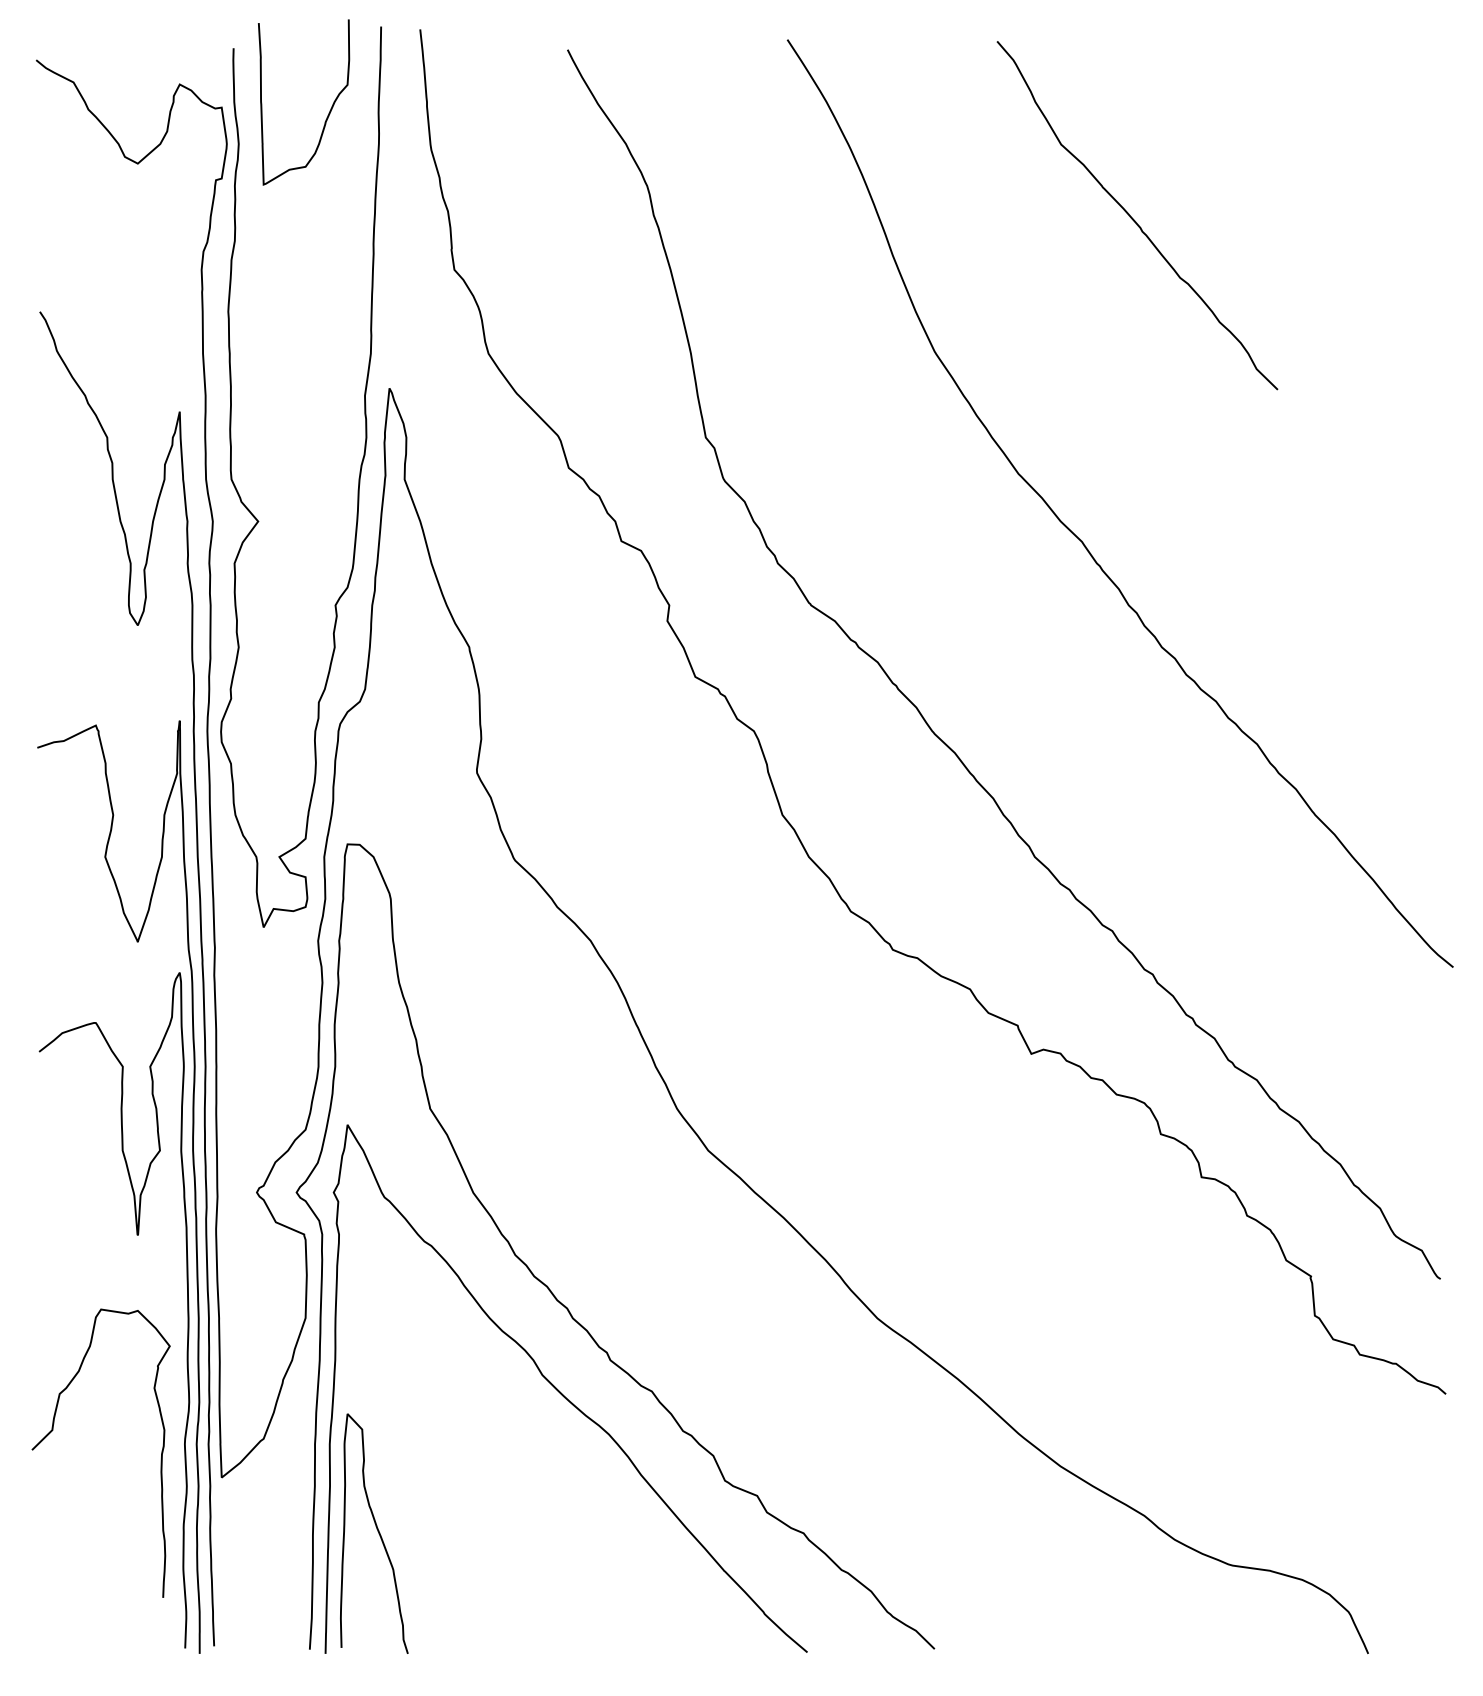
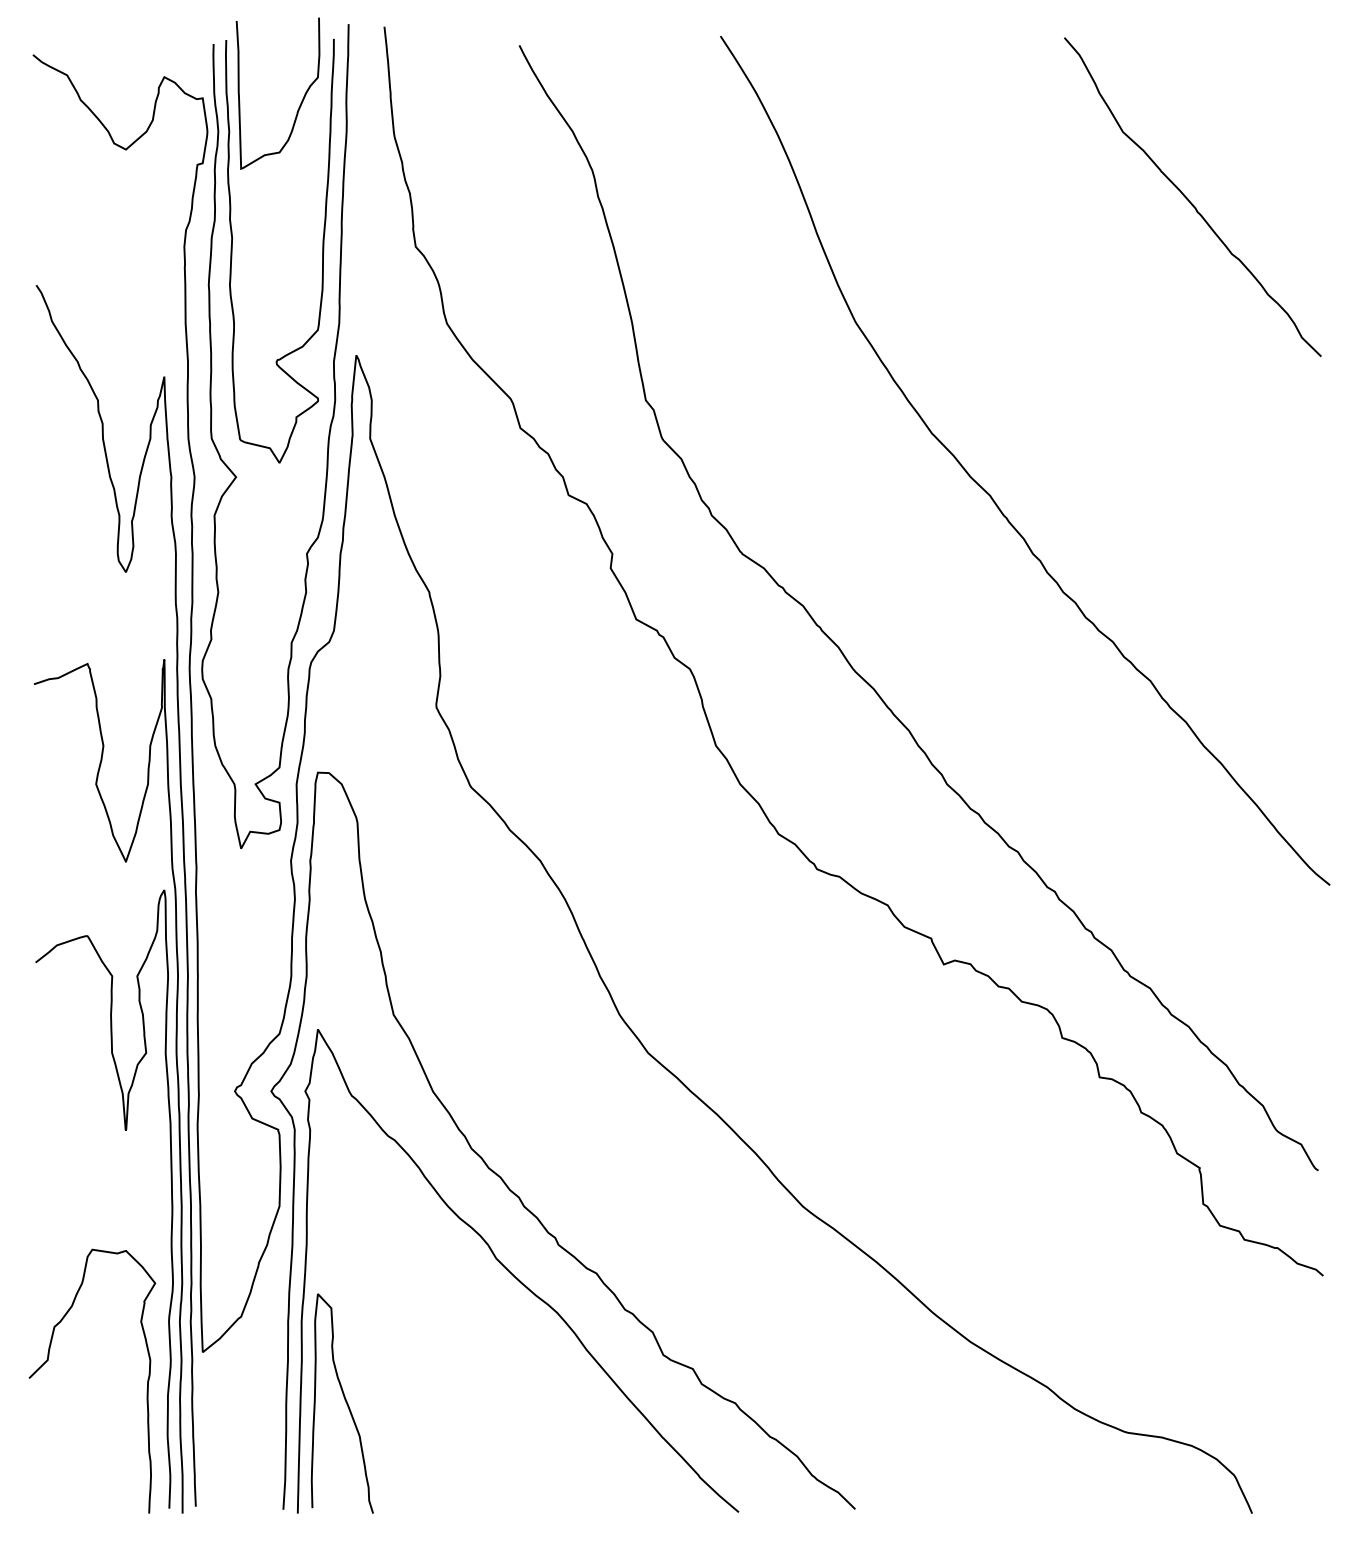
curve: (1133, 218) -> (1189, 199), moved
curve: (352, 274) -> (322, 251), added
curve: (53, 1430) -> (48, 1360), moved

